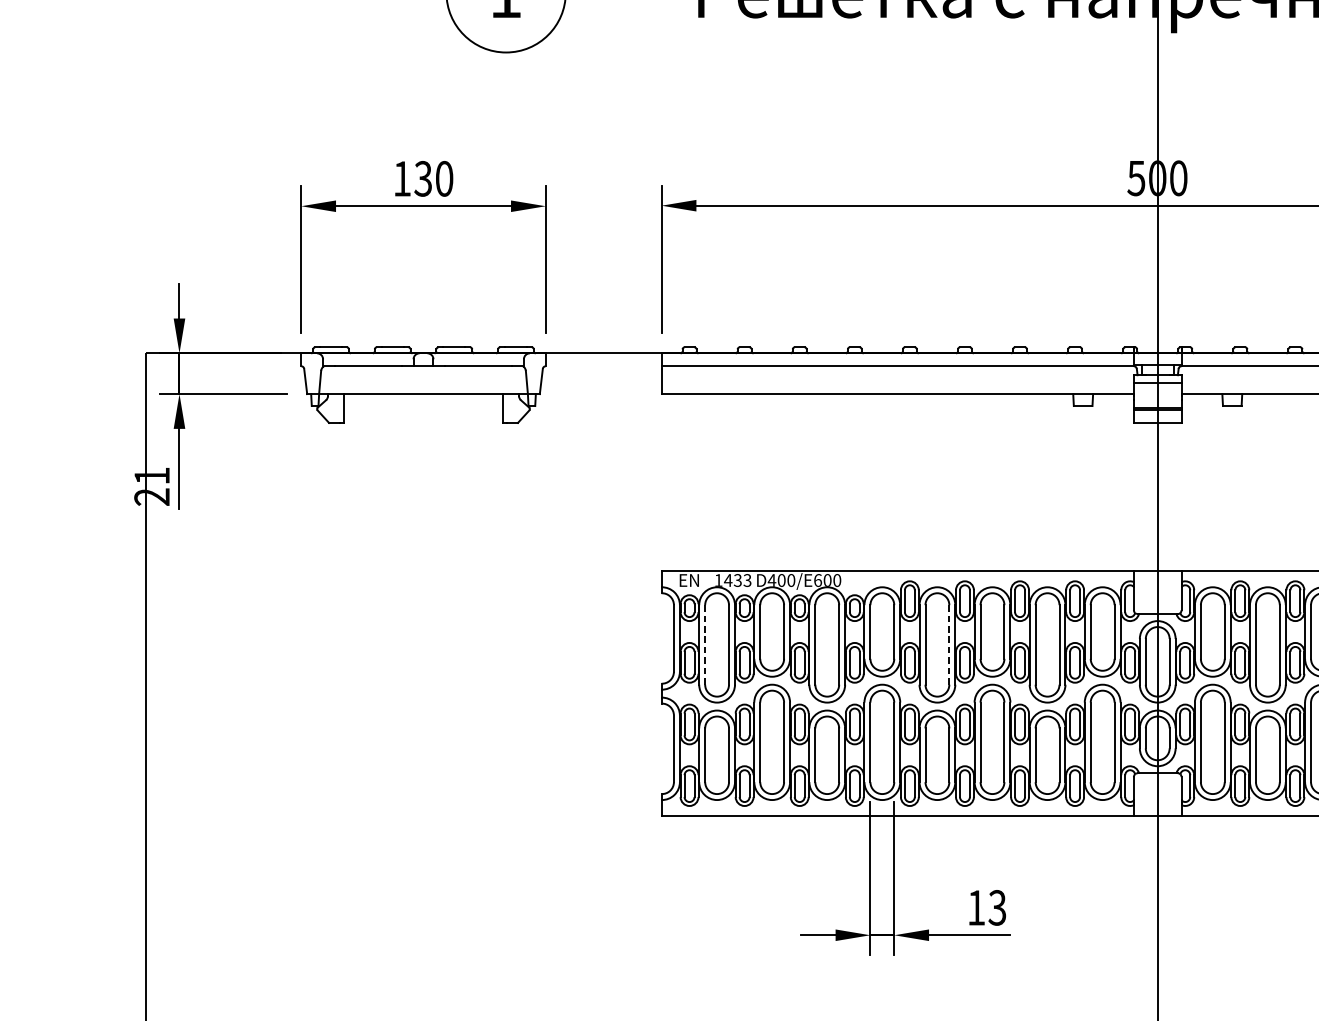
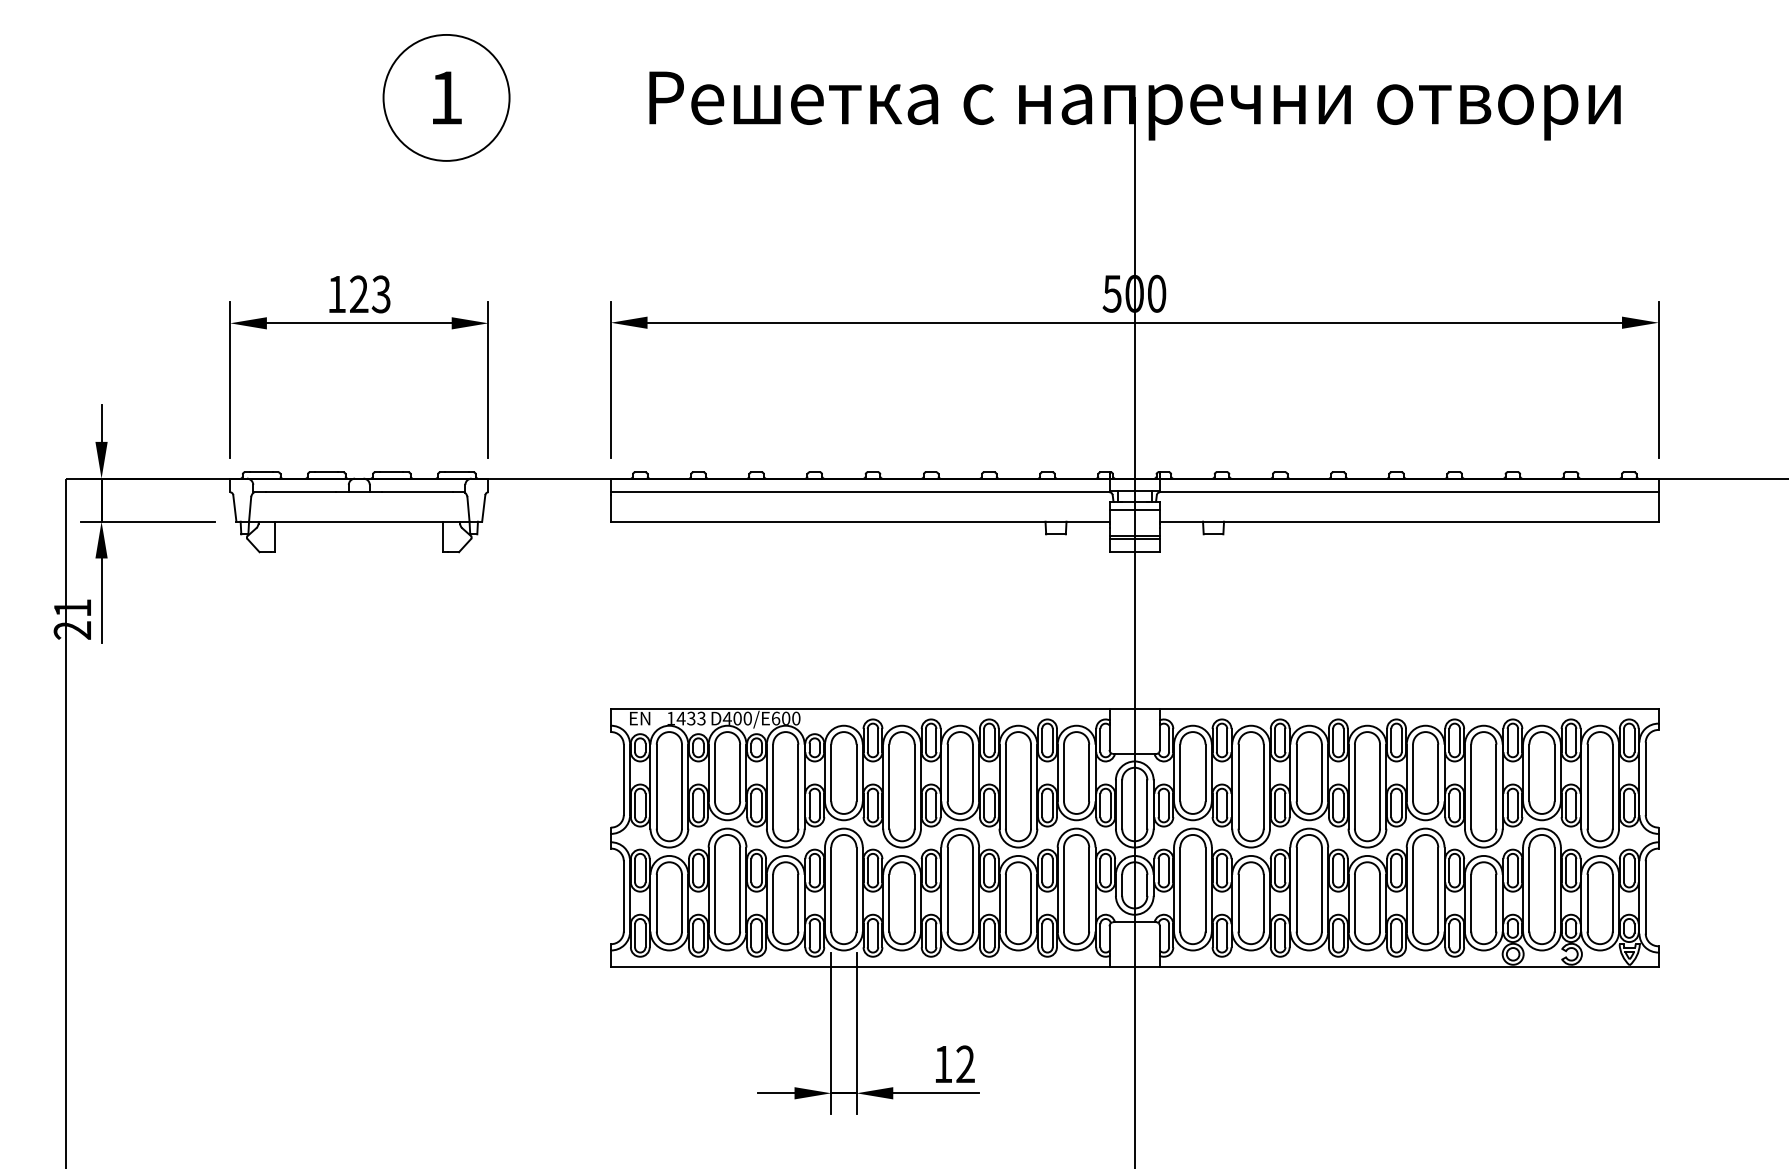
text: (433, 178) -> (369, 294), 130 -> 123
line: (704, 644) -> (656, 786), dashed -> solid
line: (949, 645) -> (914, 787), dashed -> solid
text: (997, 908) -> (965, 1064), 13 -> 12

